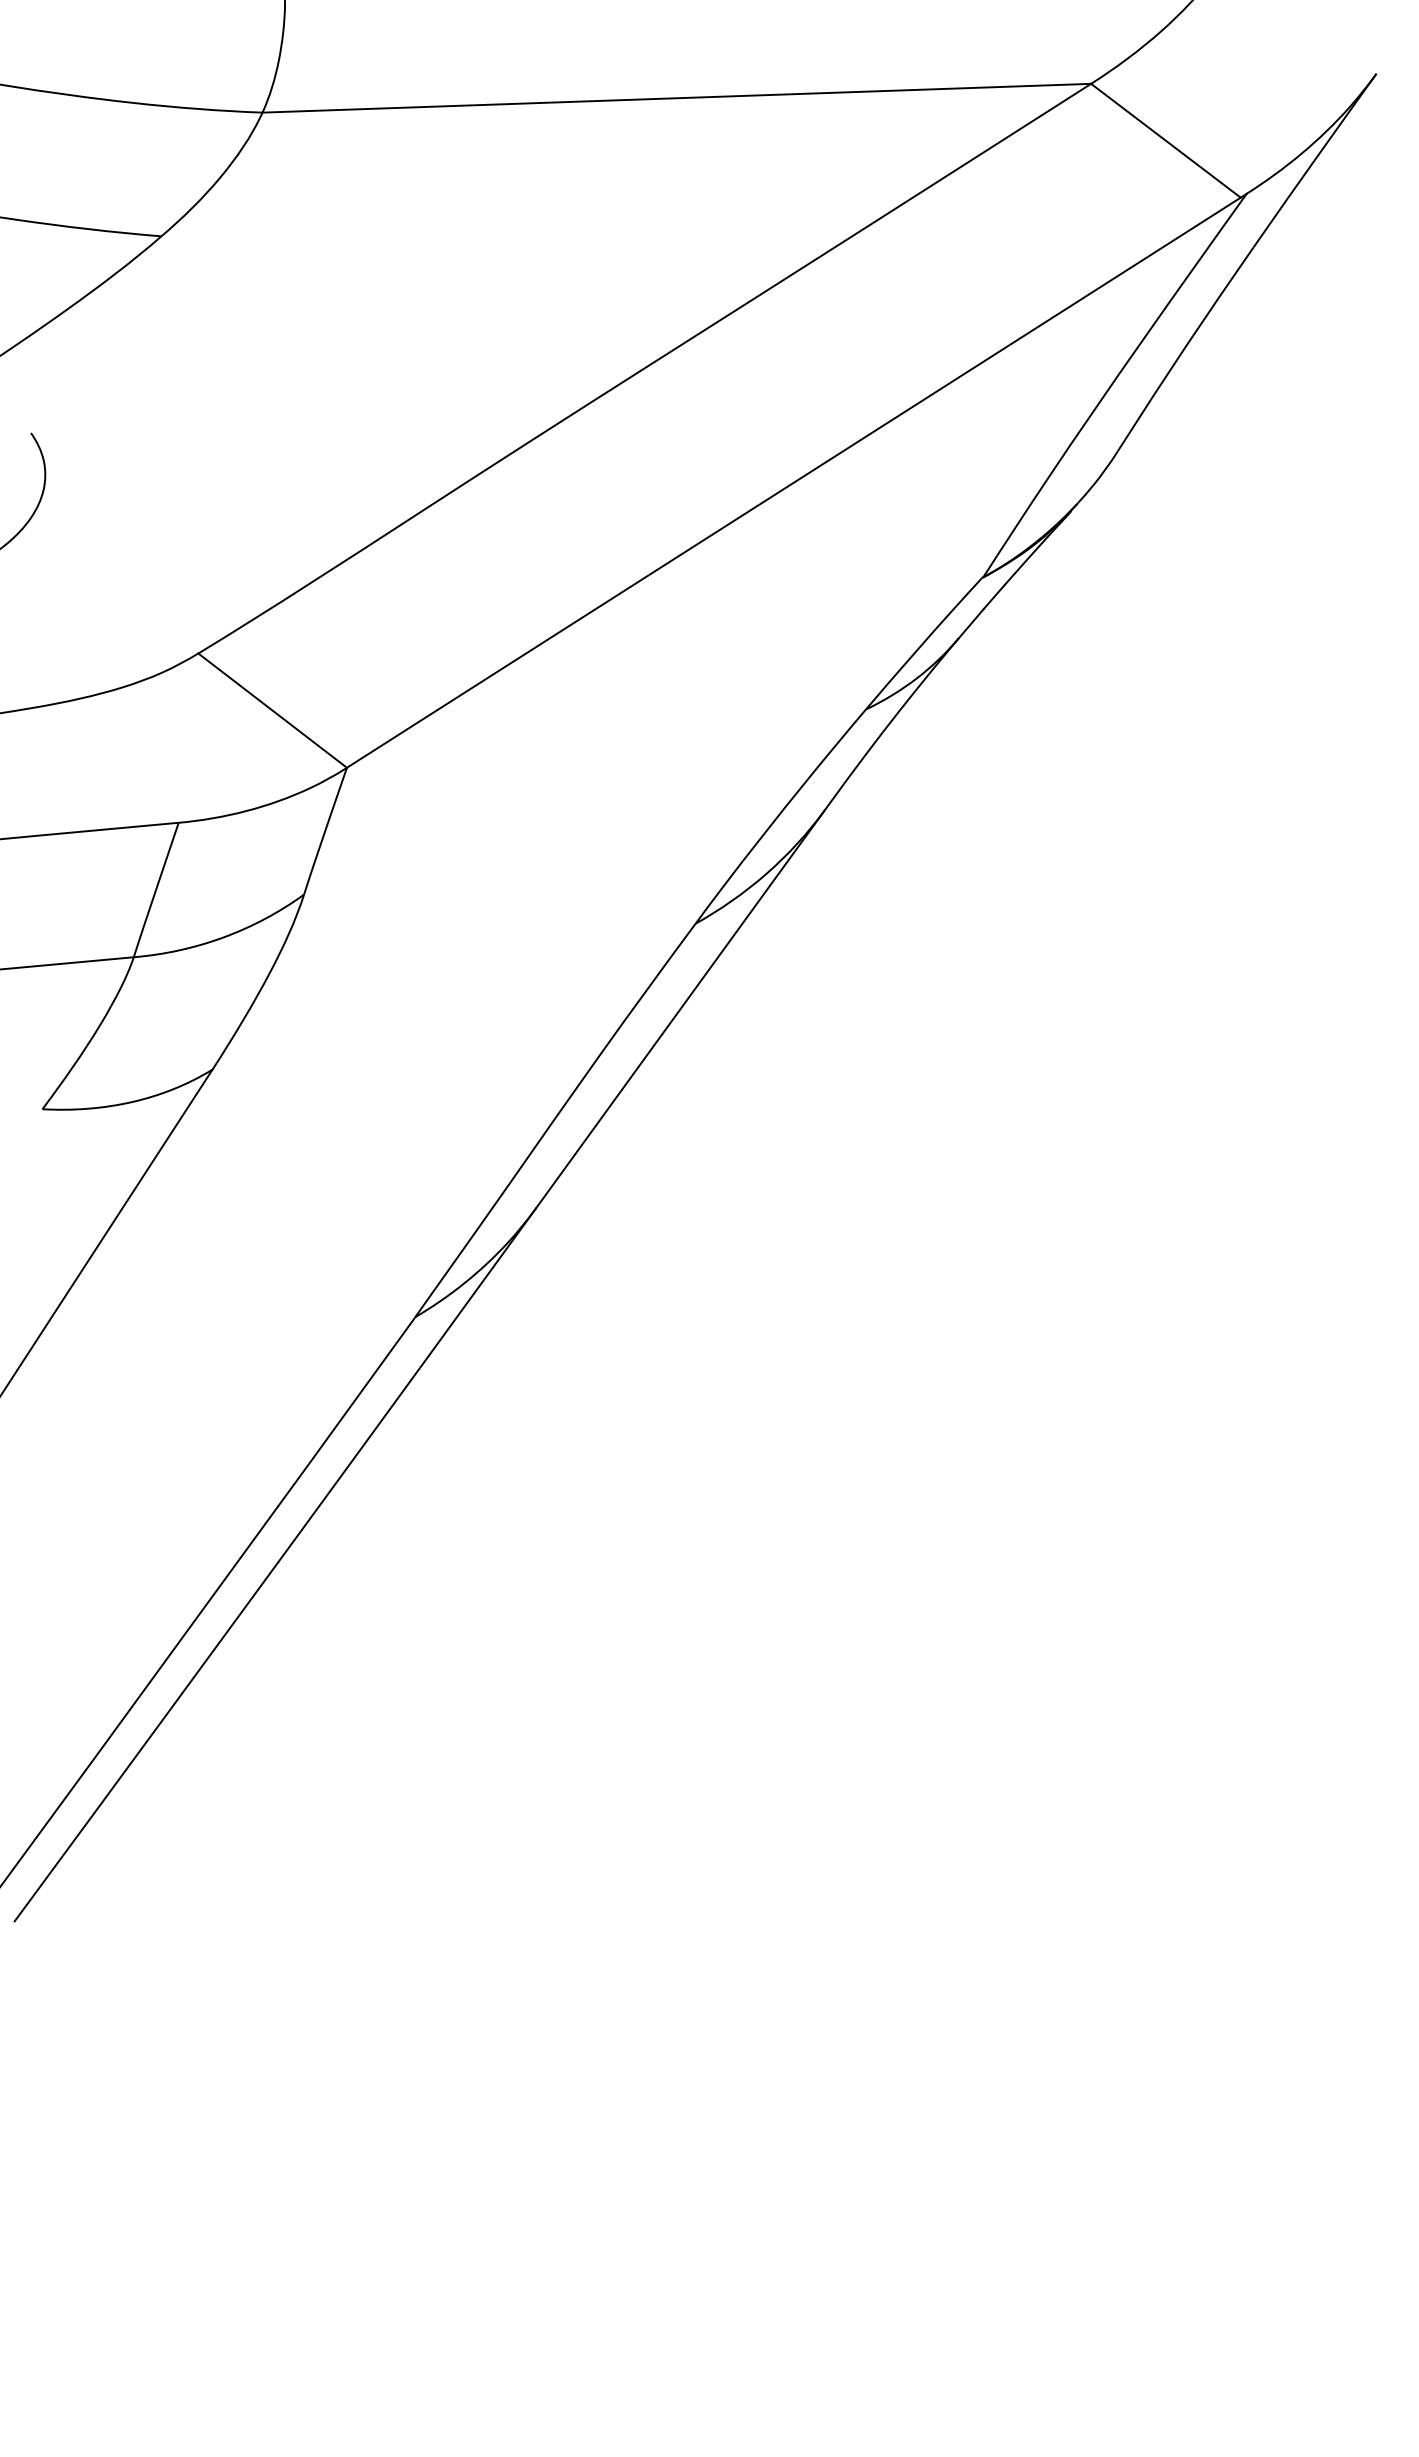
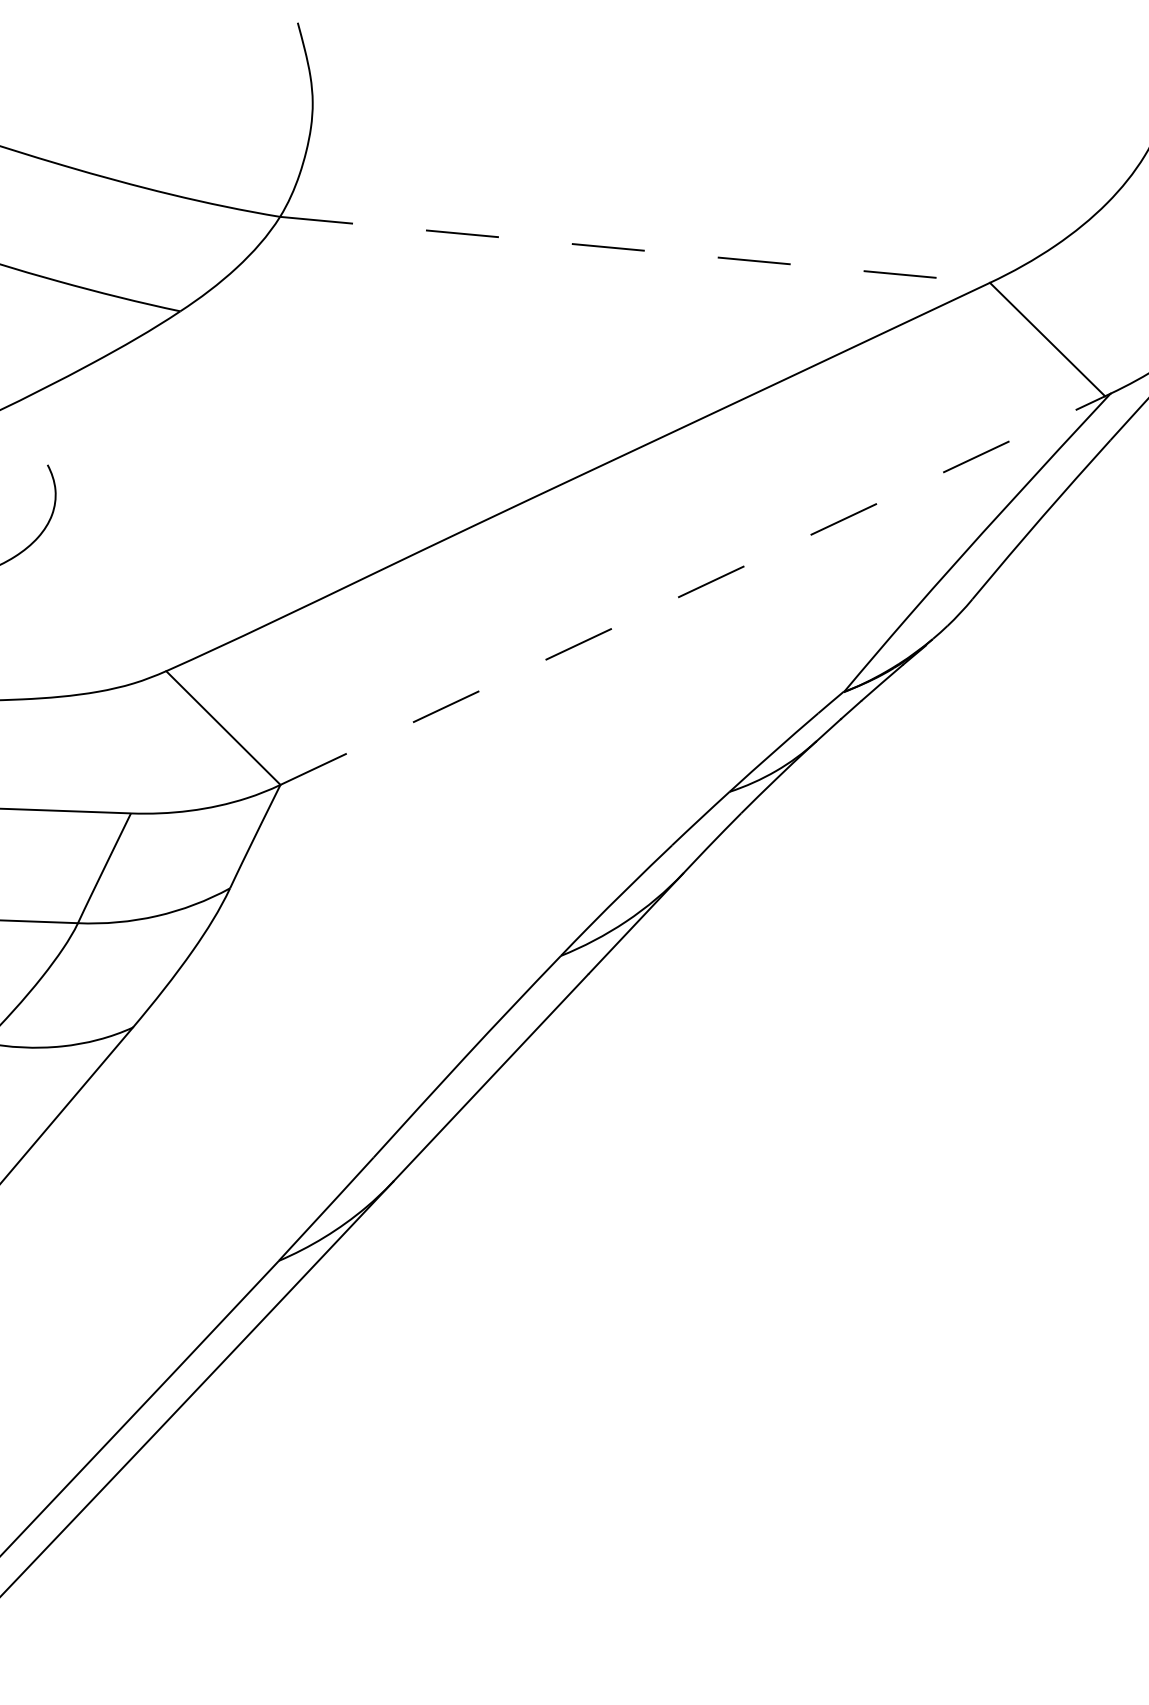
line: (676, 98) -> (634, 250), solid -> dashed
line: (794, 482) -> (693, 590), solid -> dashed

